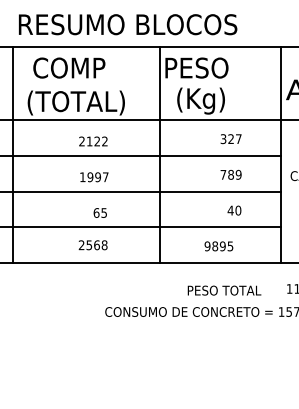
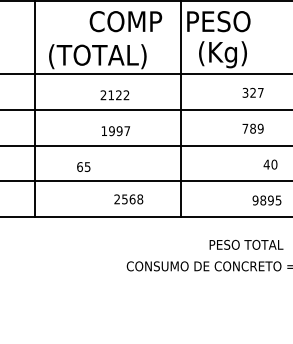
text: (69, 67) -> (126, 21), moved
text: (234, 210) -> (270, 164), moved
text: (99, 212) -> (82, 166), moved
text: (92, 245) -> (128, 199), moved
text: (218, 246) -> (266, 200), moved

